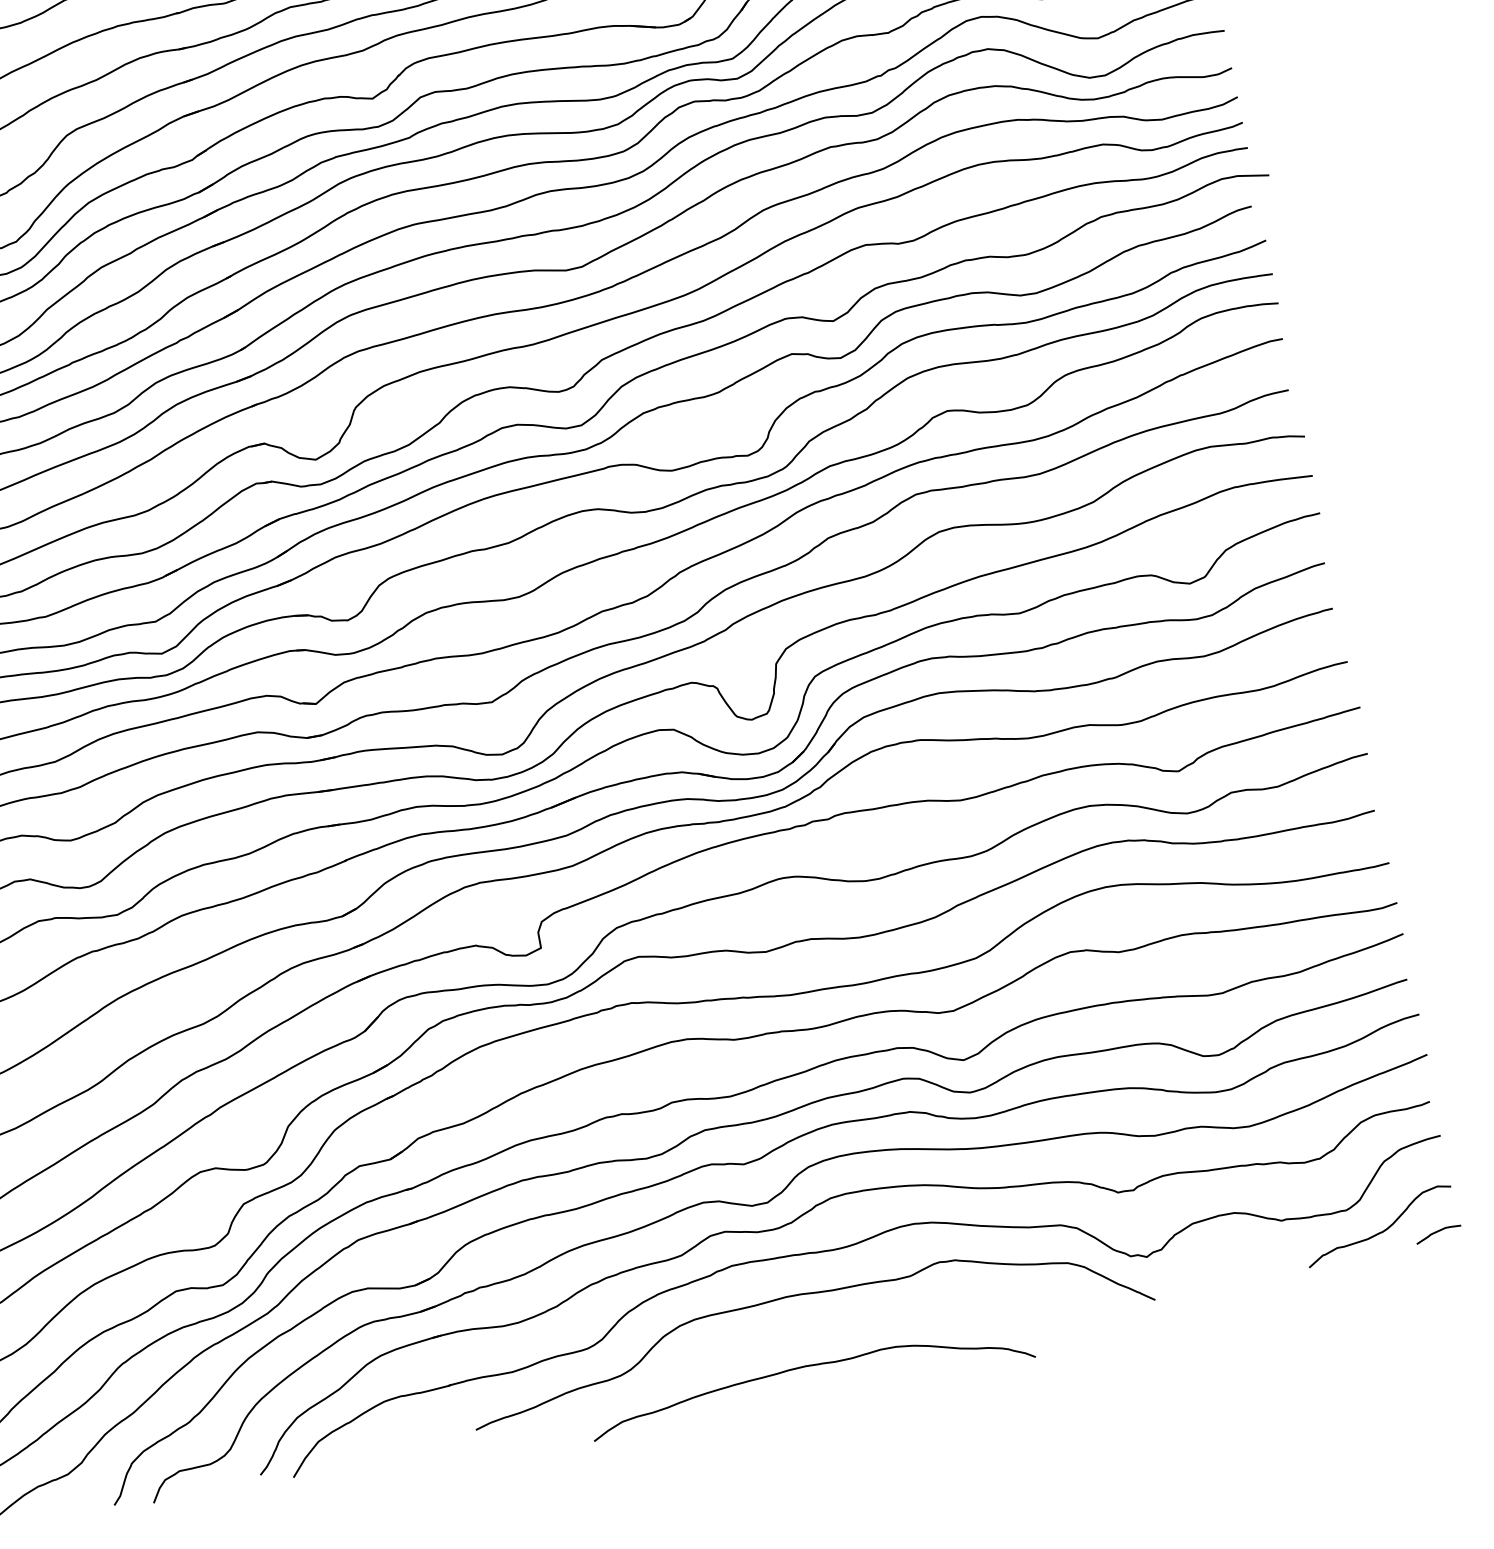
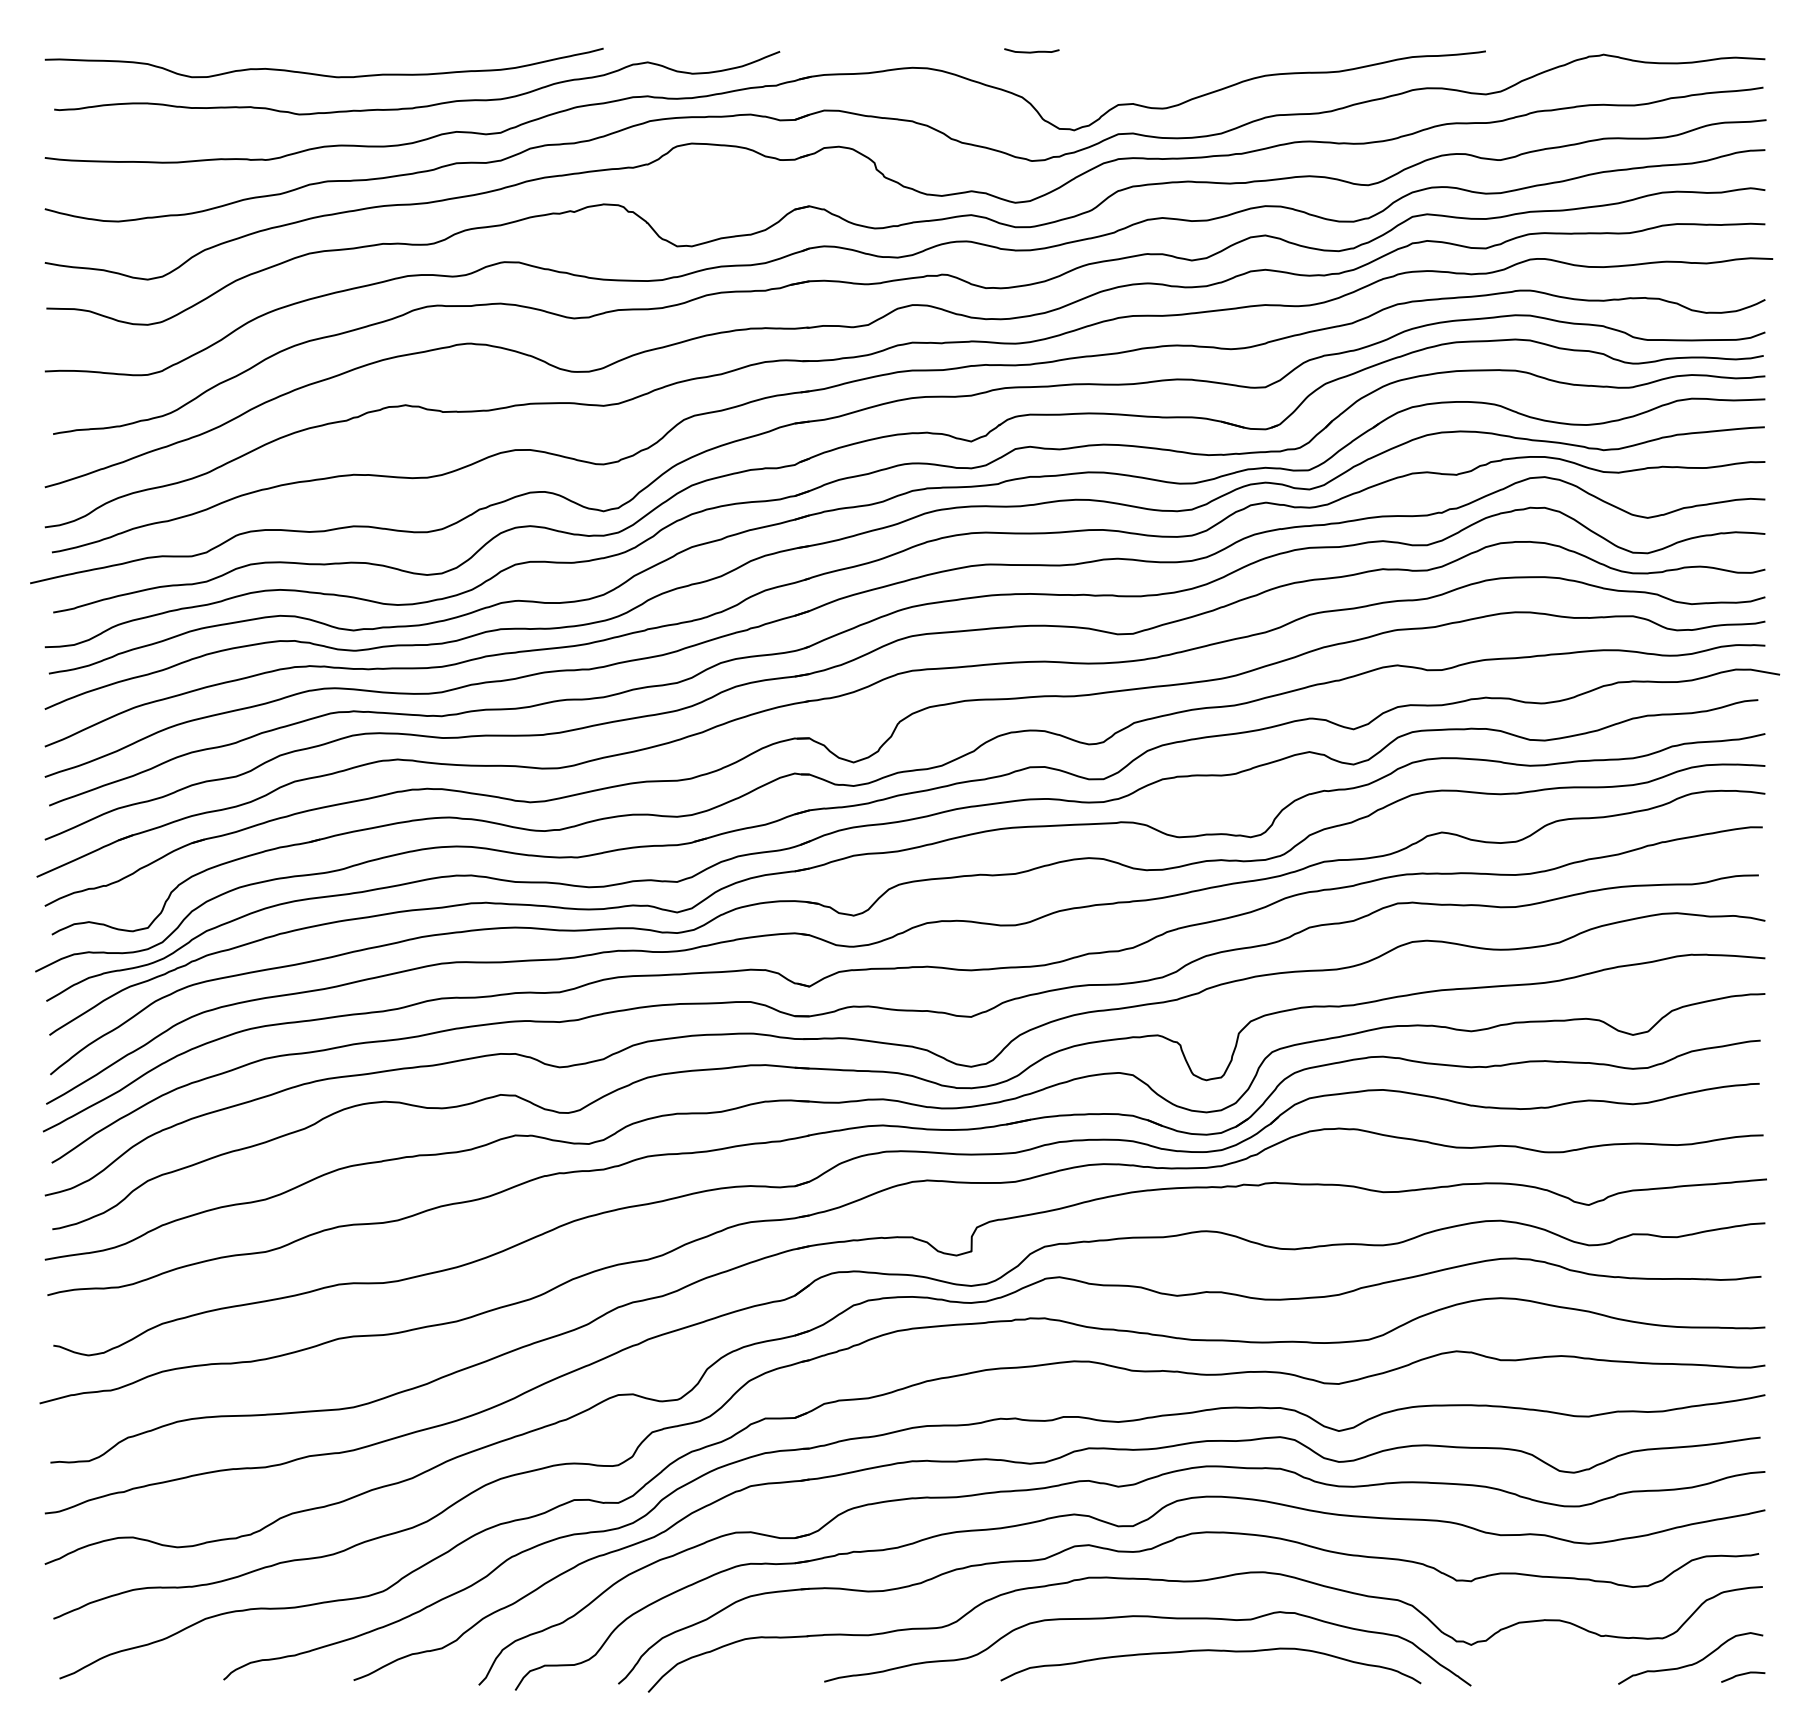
curve: (808, 1367) -> (1210, 1651), moved

